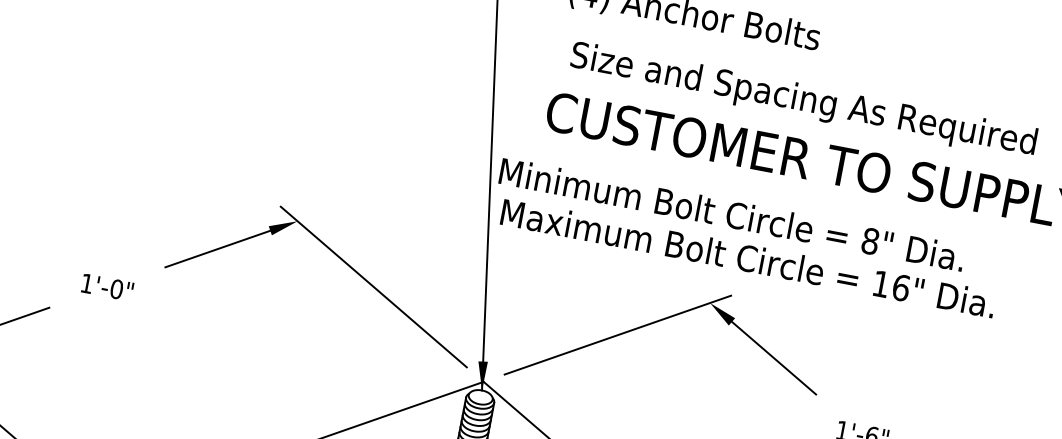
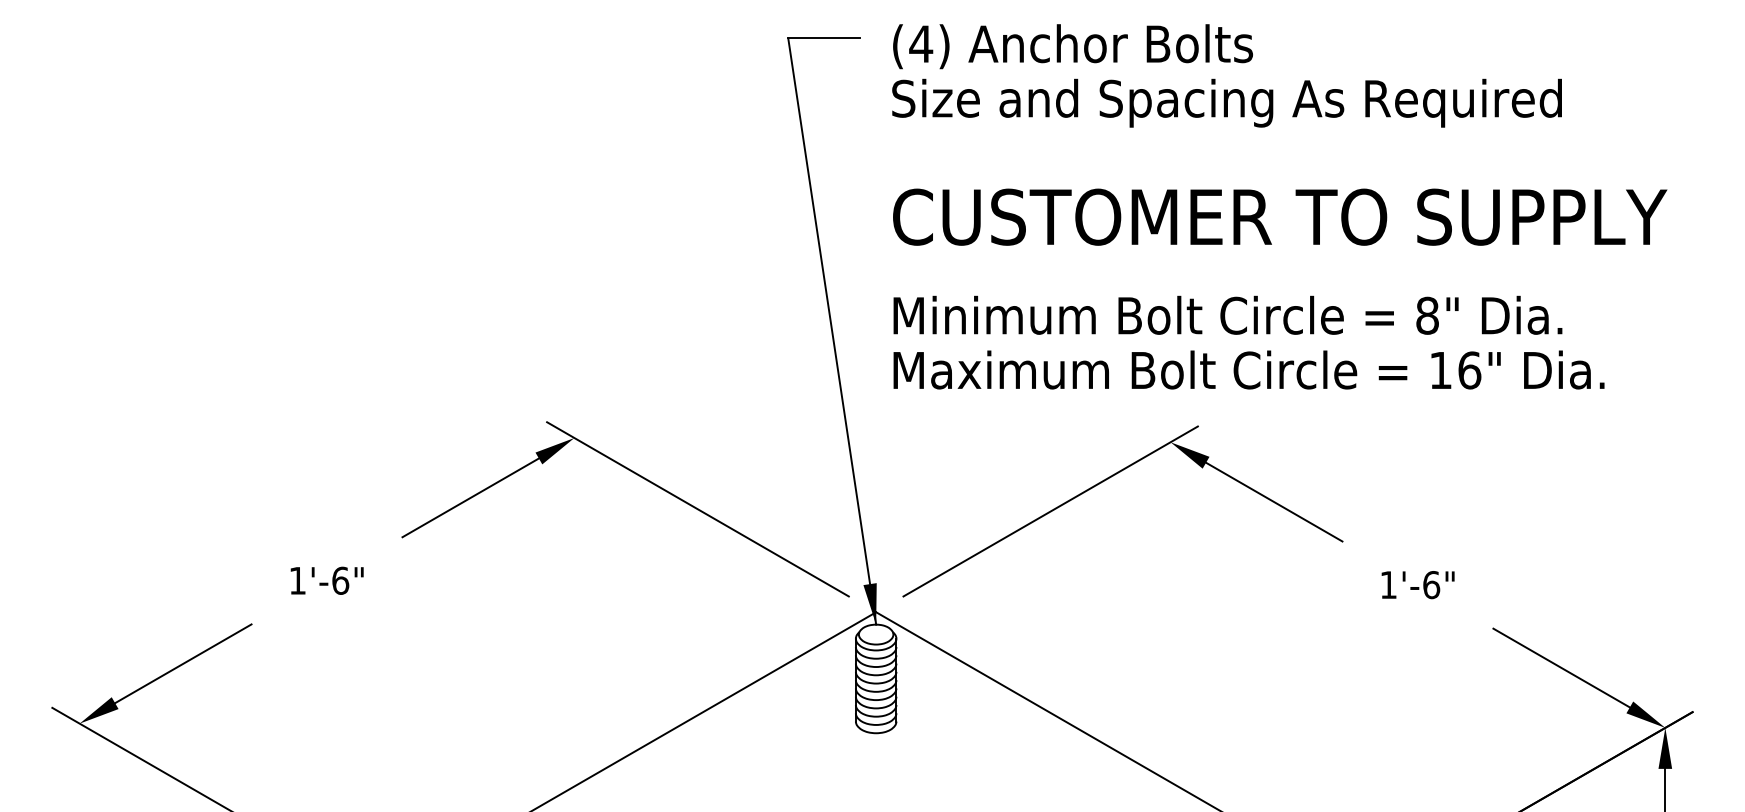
text: (803, 100) -> (1226, 102), moved
text: (732, 214) -> (1227, 314), moved
text: (748, 258) -> (1248, 369), moved
text: (116, 289) -> (340, 580), 1'-0" -> 1'-6"

